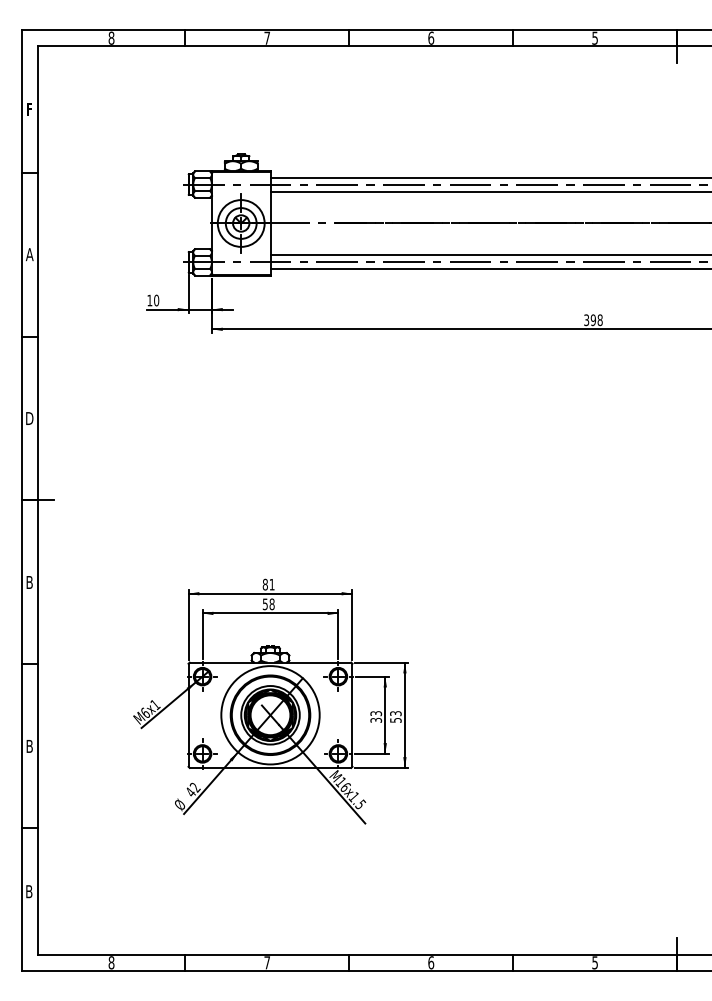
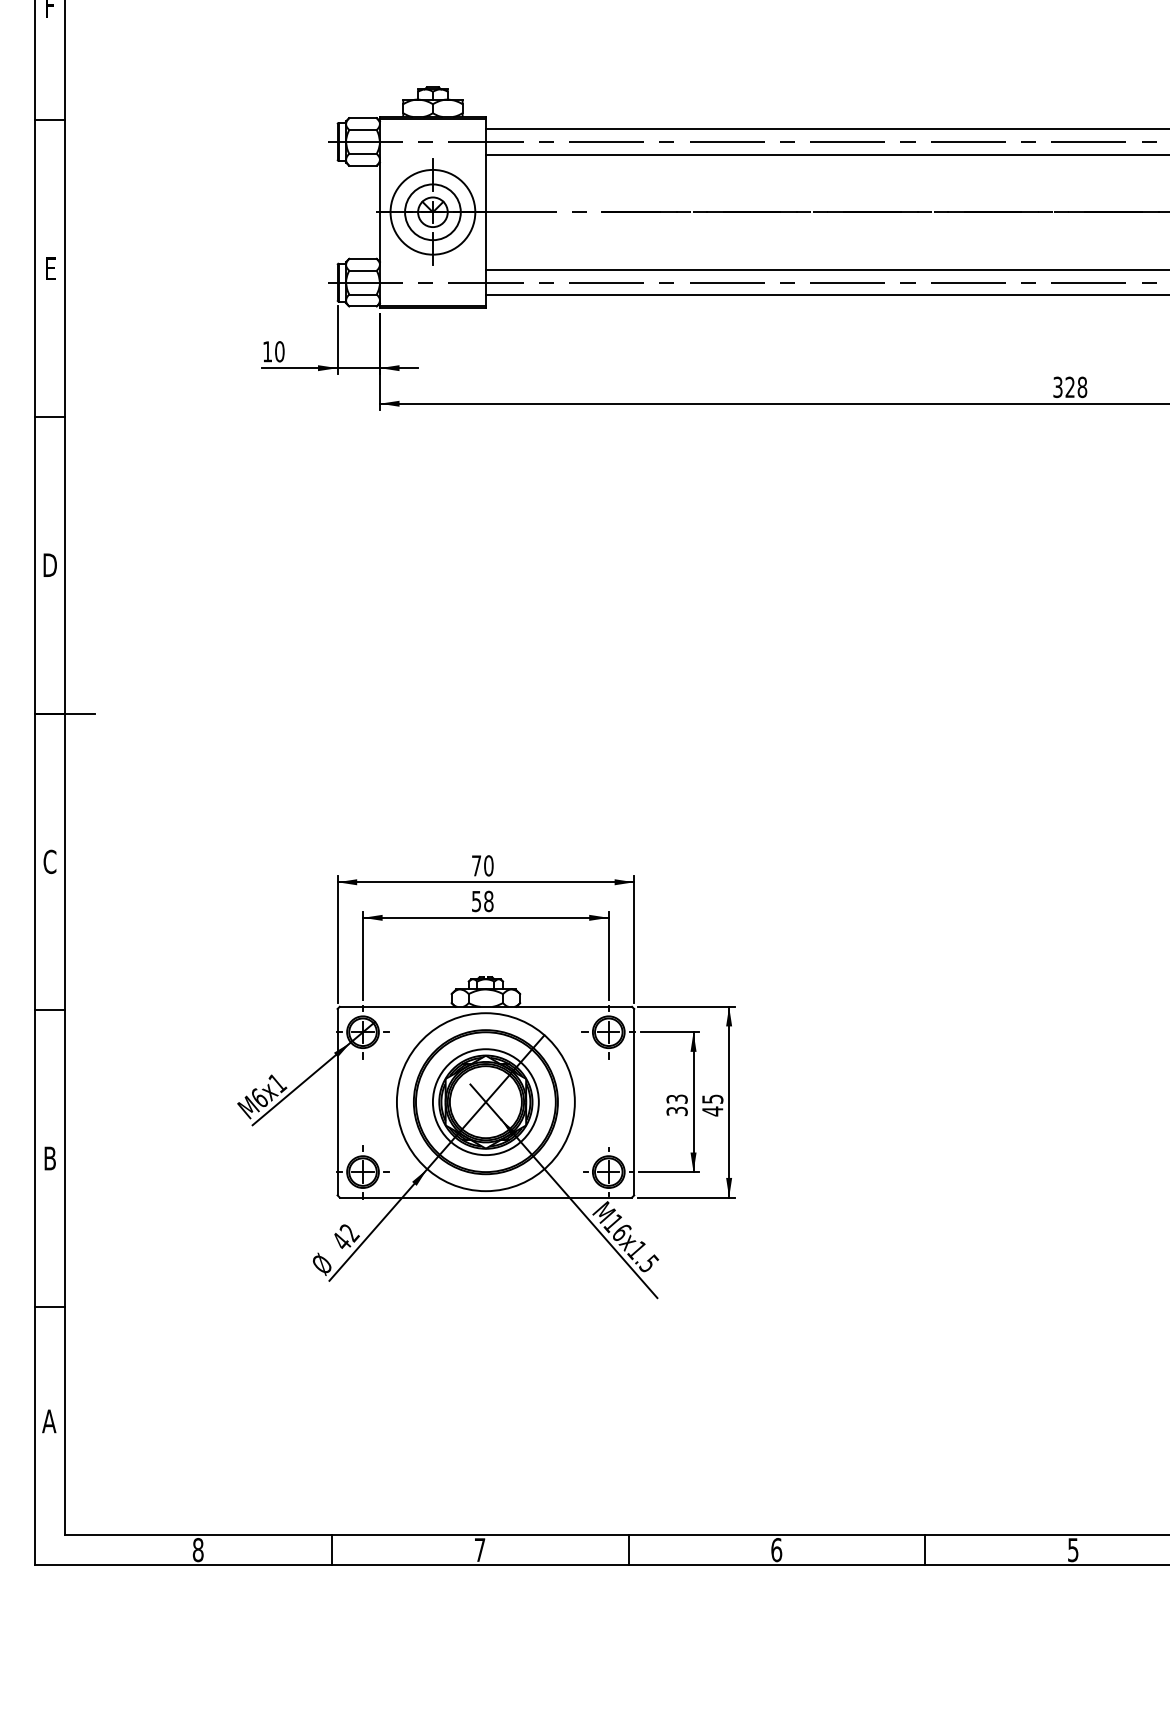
text: (29, 254) -> (49, 268), A -> E
text: (592, 320) -> (1068, 387), 398 -> 328
text: (29, 582) -> (49, 861), B -> C
text: (268, 584) -> (482, 865), 81 -> 70
text: (395, 717) -> (712, 1106), 53 -> 45
text: (28, 891) -> (47, 1421), B -> A

